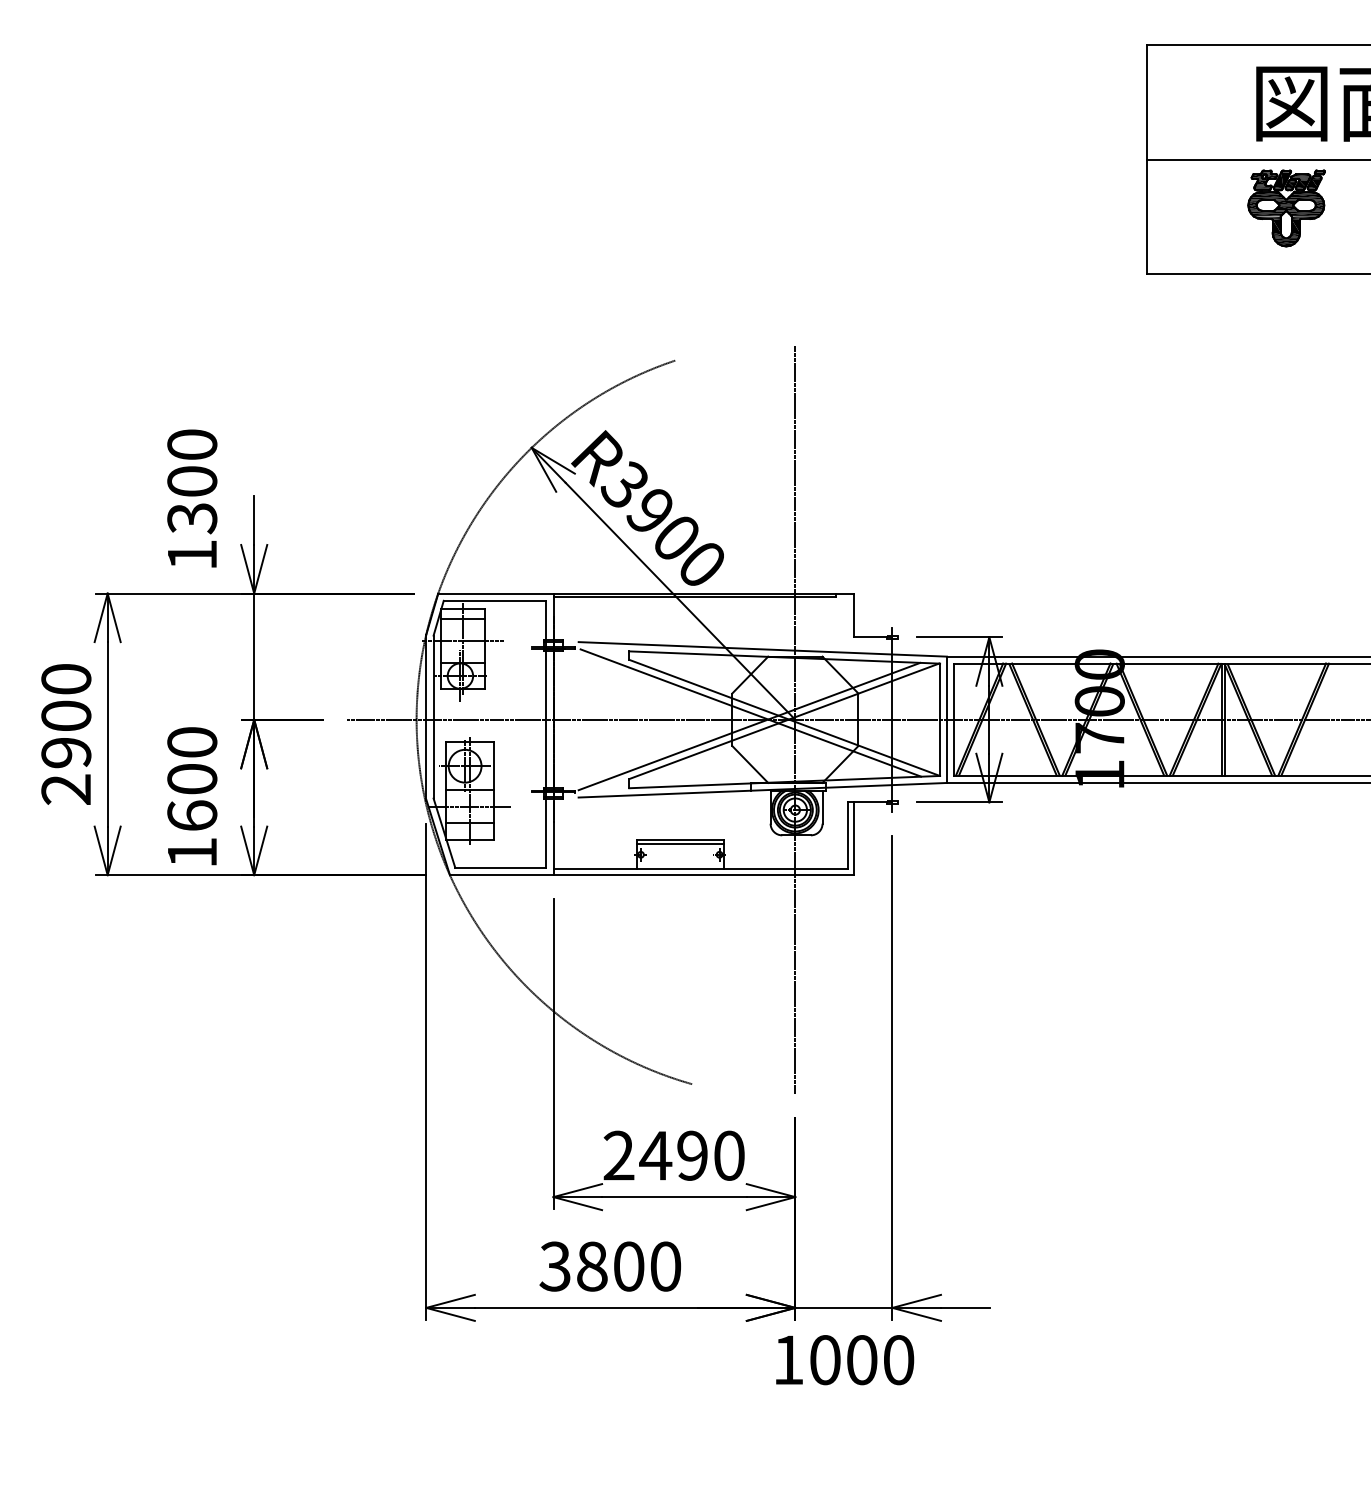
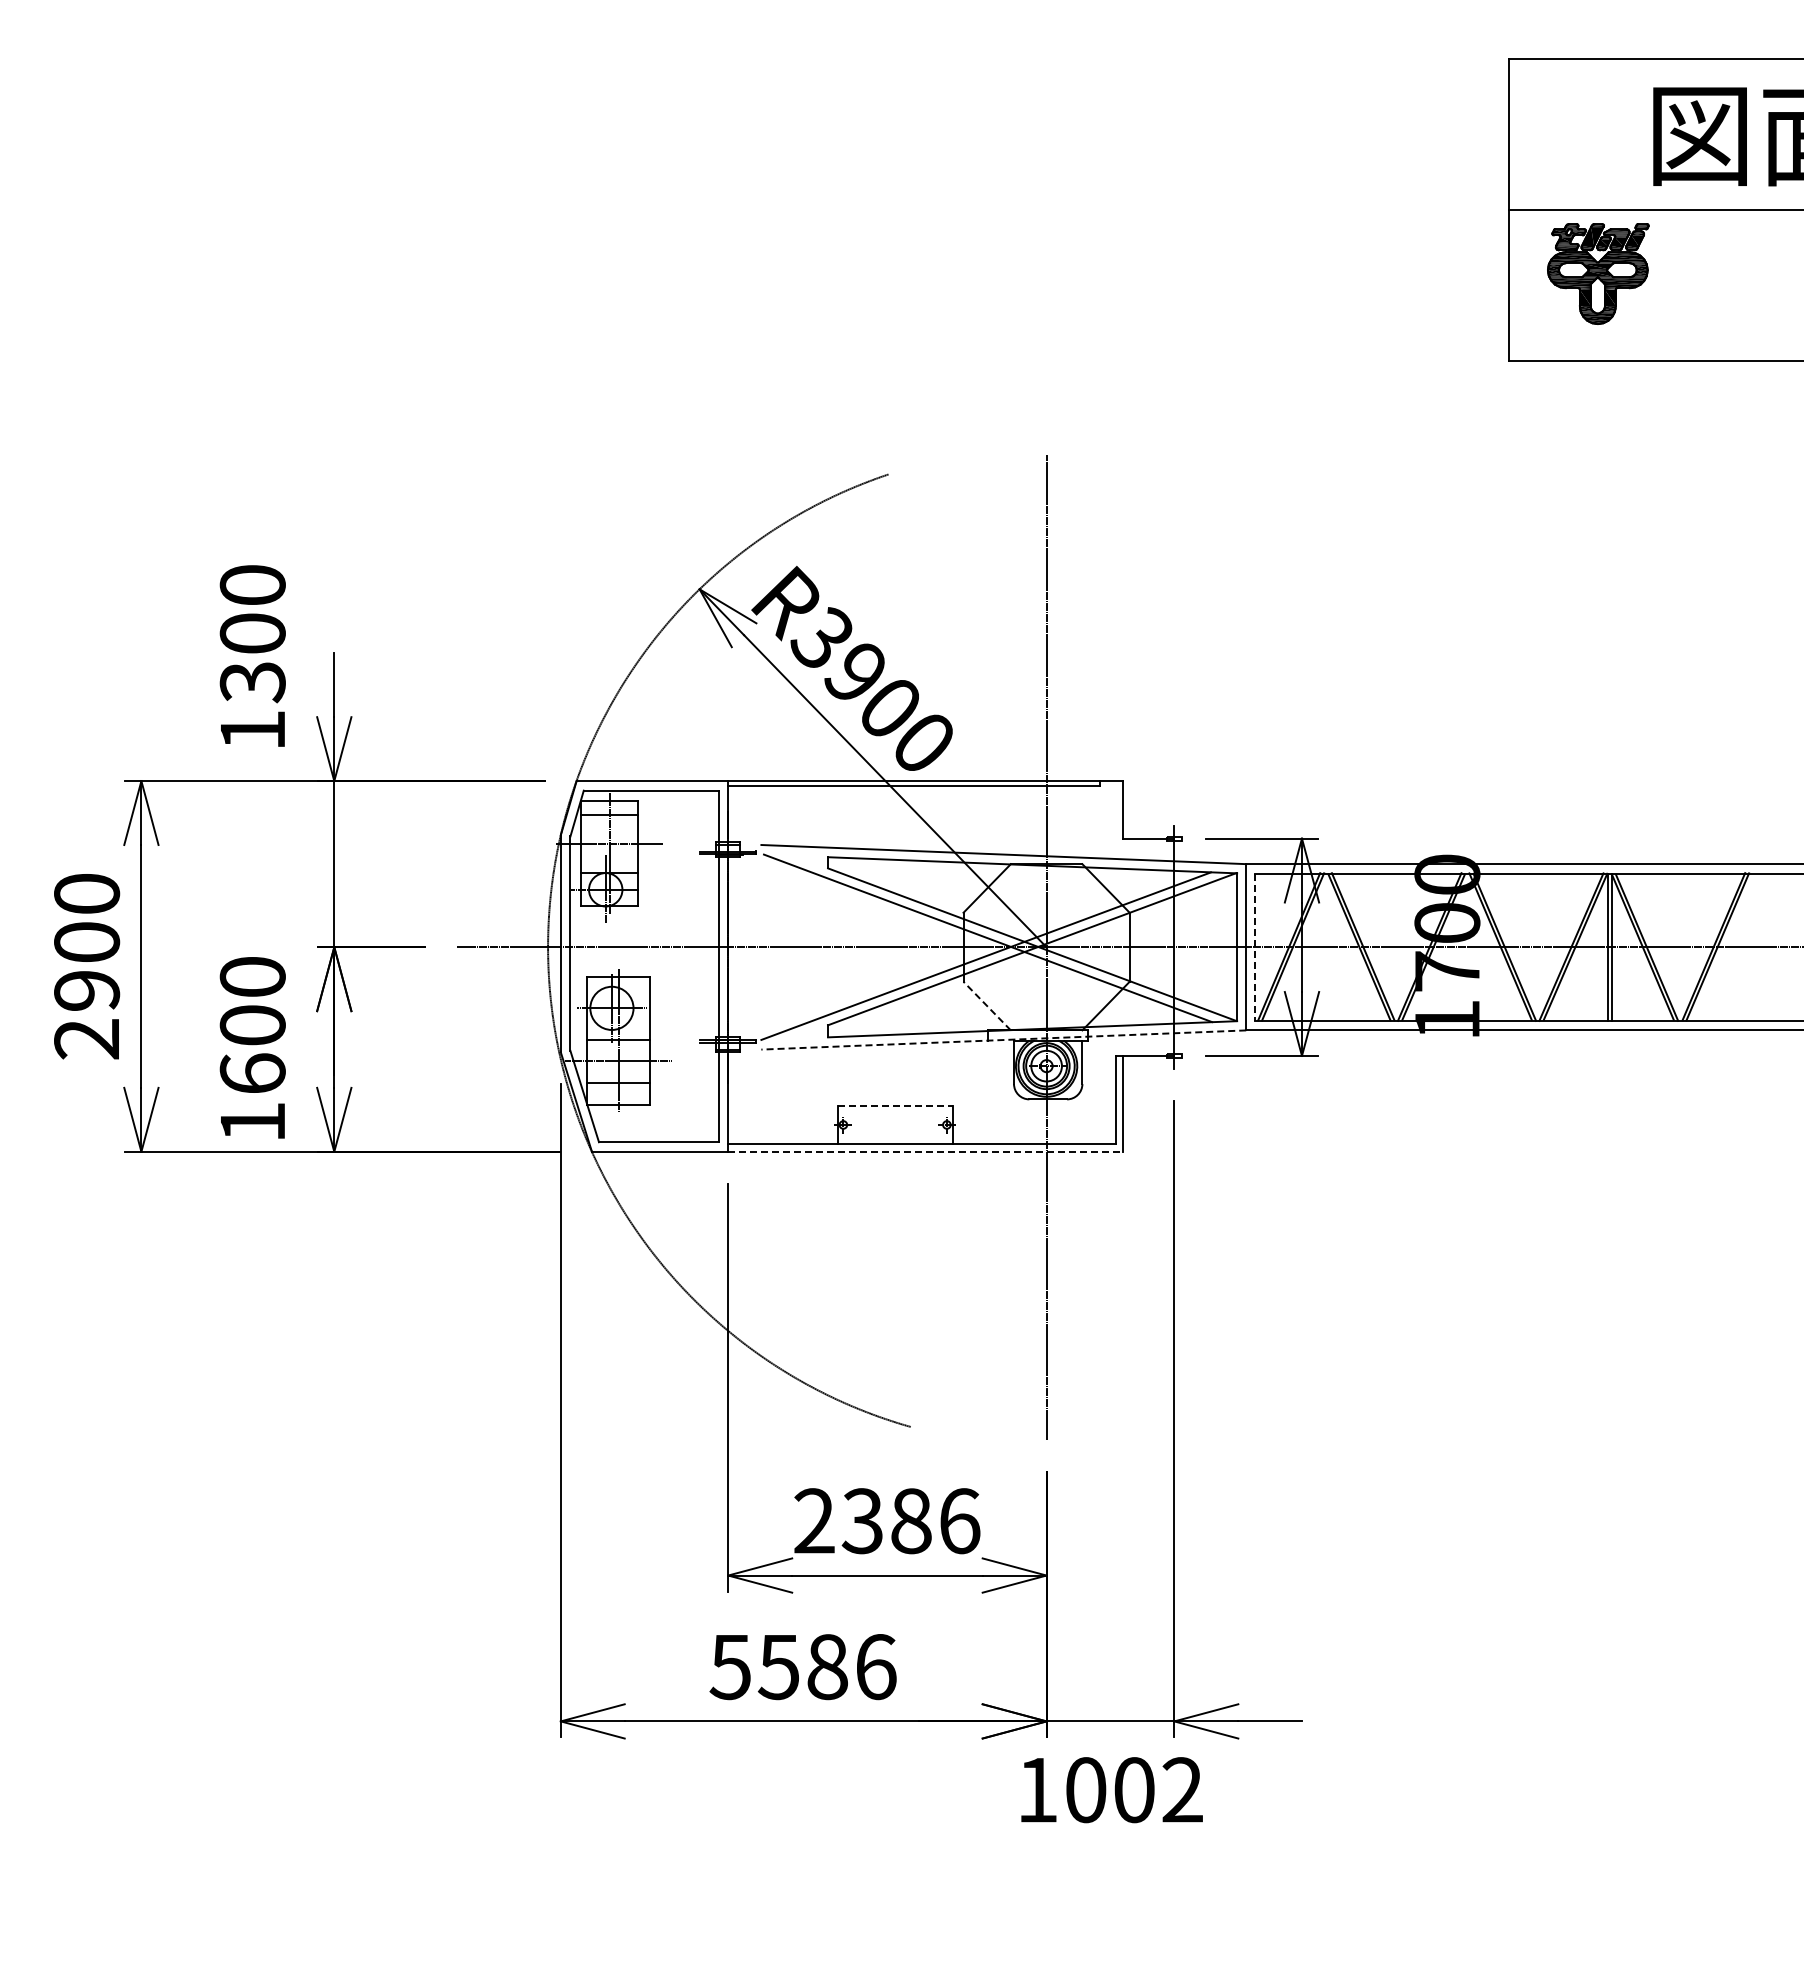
part: (1286, 207) -> (1598, 273), moved
line: (954, 719) -> (1255, 947), solid -> dashed
line: (750, 764) -> (987, 1006), solid -> dashed
line: (762, 790) -> (1003, 1040), solid -> dashed
line: (680, 840) -> (895, 1105), solid -> dashed
line: (679, 843) -> (894, 1110), removed
line: (704, 874) -> (926, 1151), solid -> dashed
text: (691, 1156) -> (910, 1521), 2490 -> 2386
text: (609, 1266) -> (802, 1667), 3800 -> 5586
text: (898, 1360) -> (1182, 1790), 1000 -> 1002

